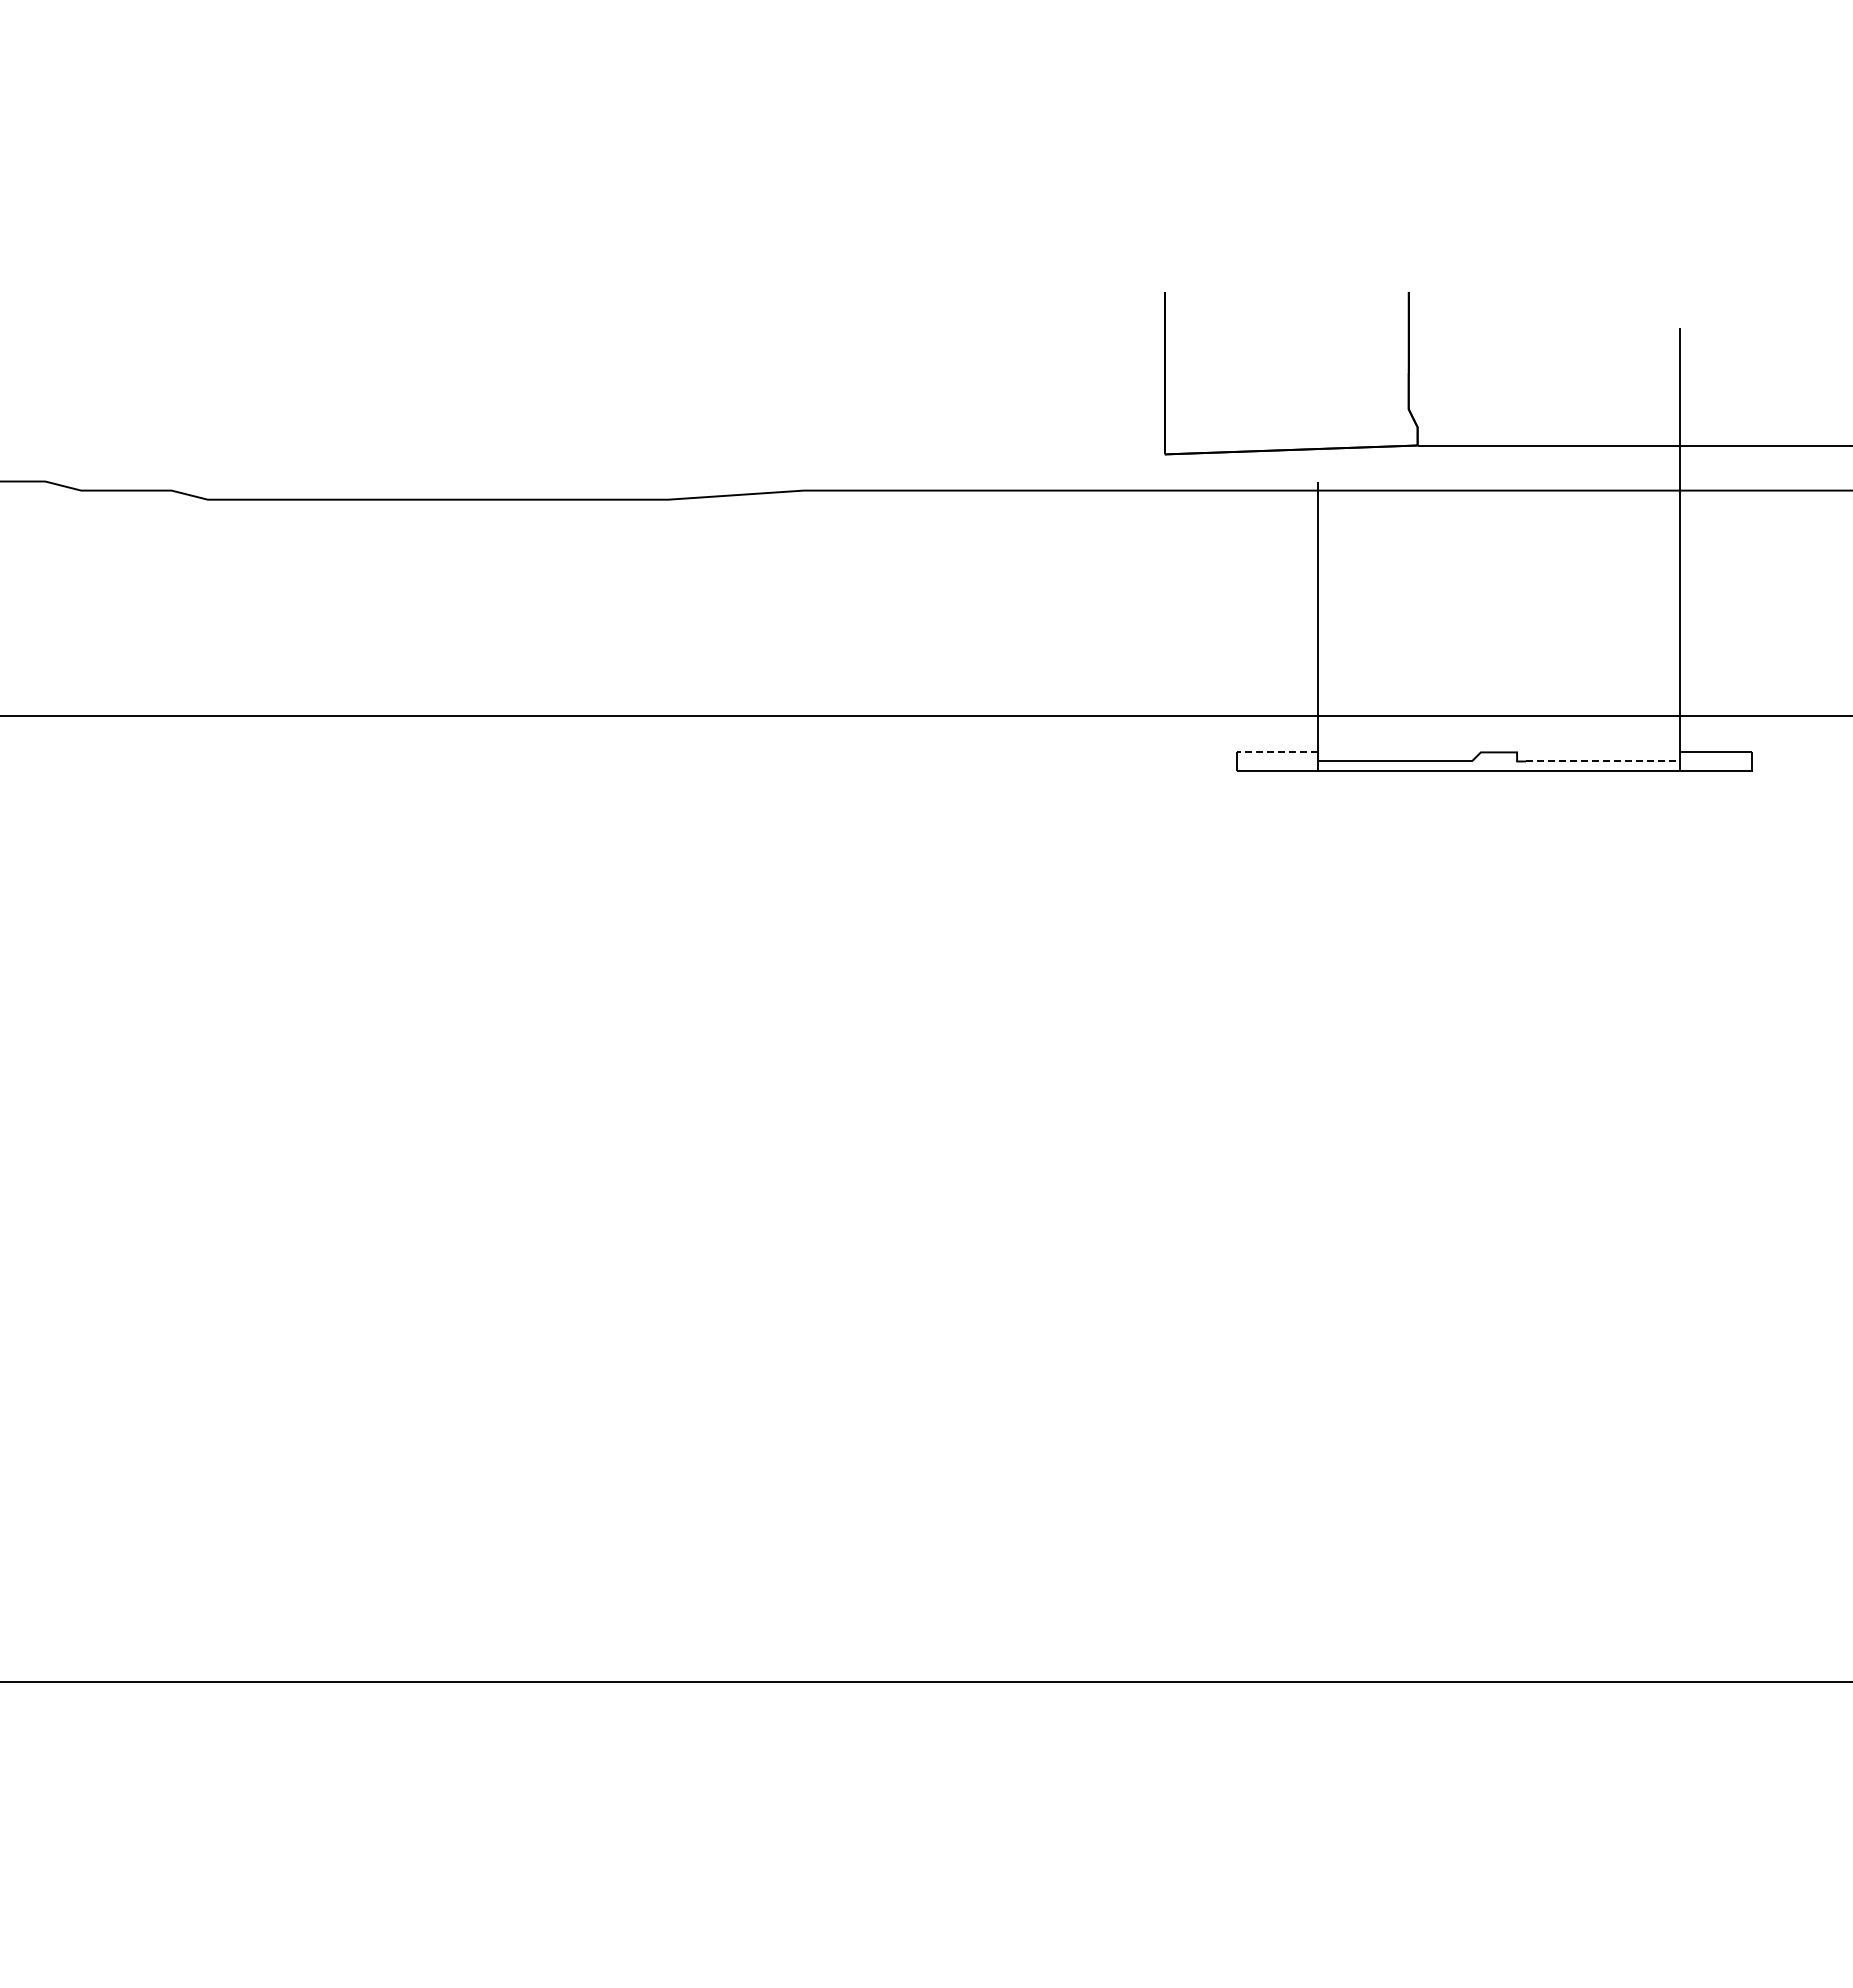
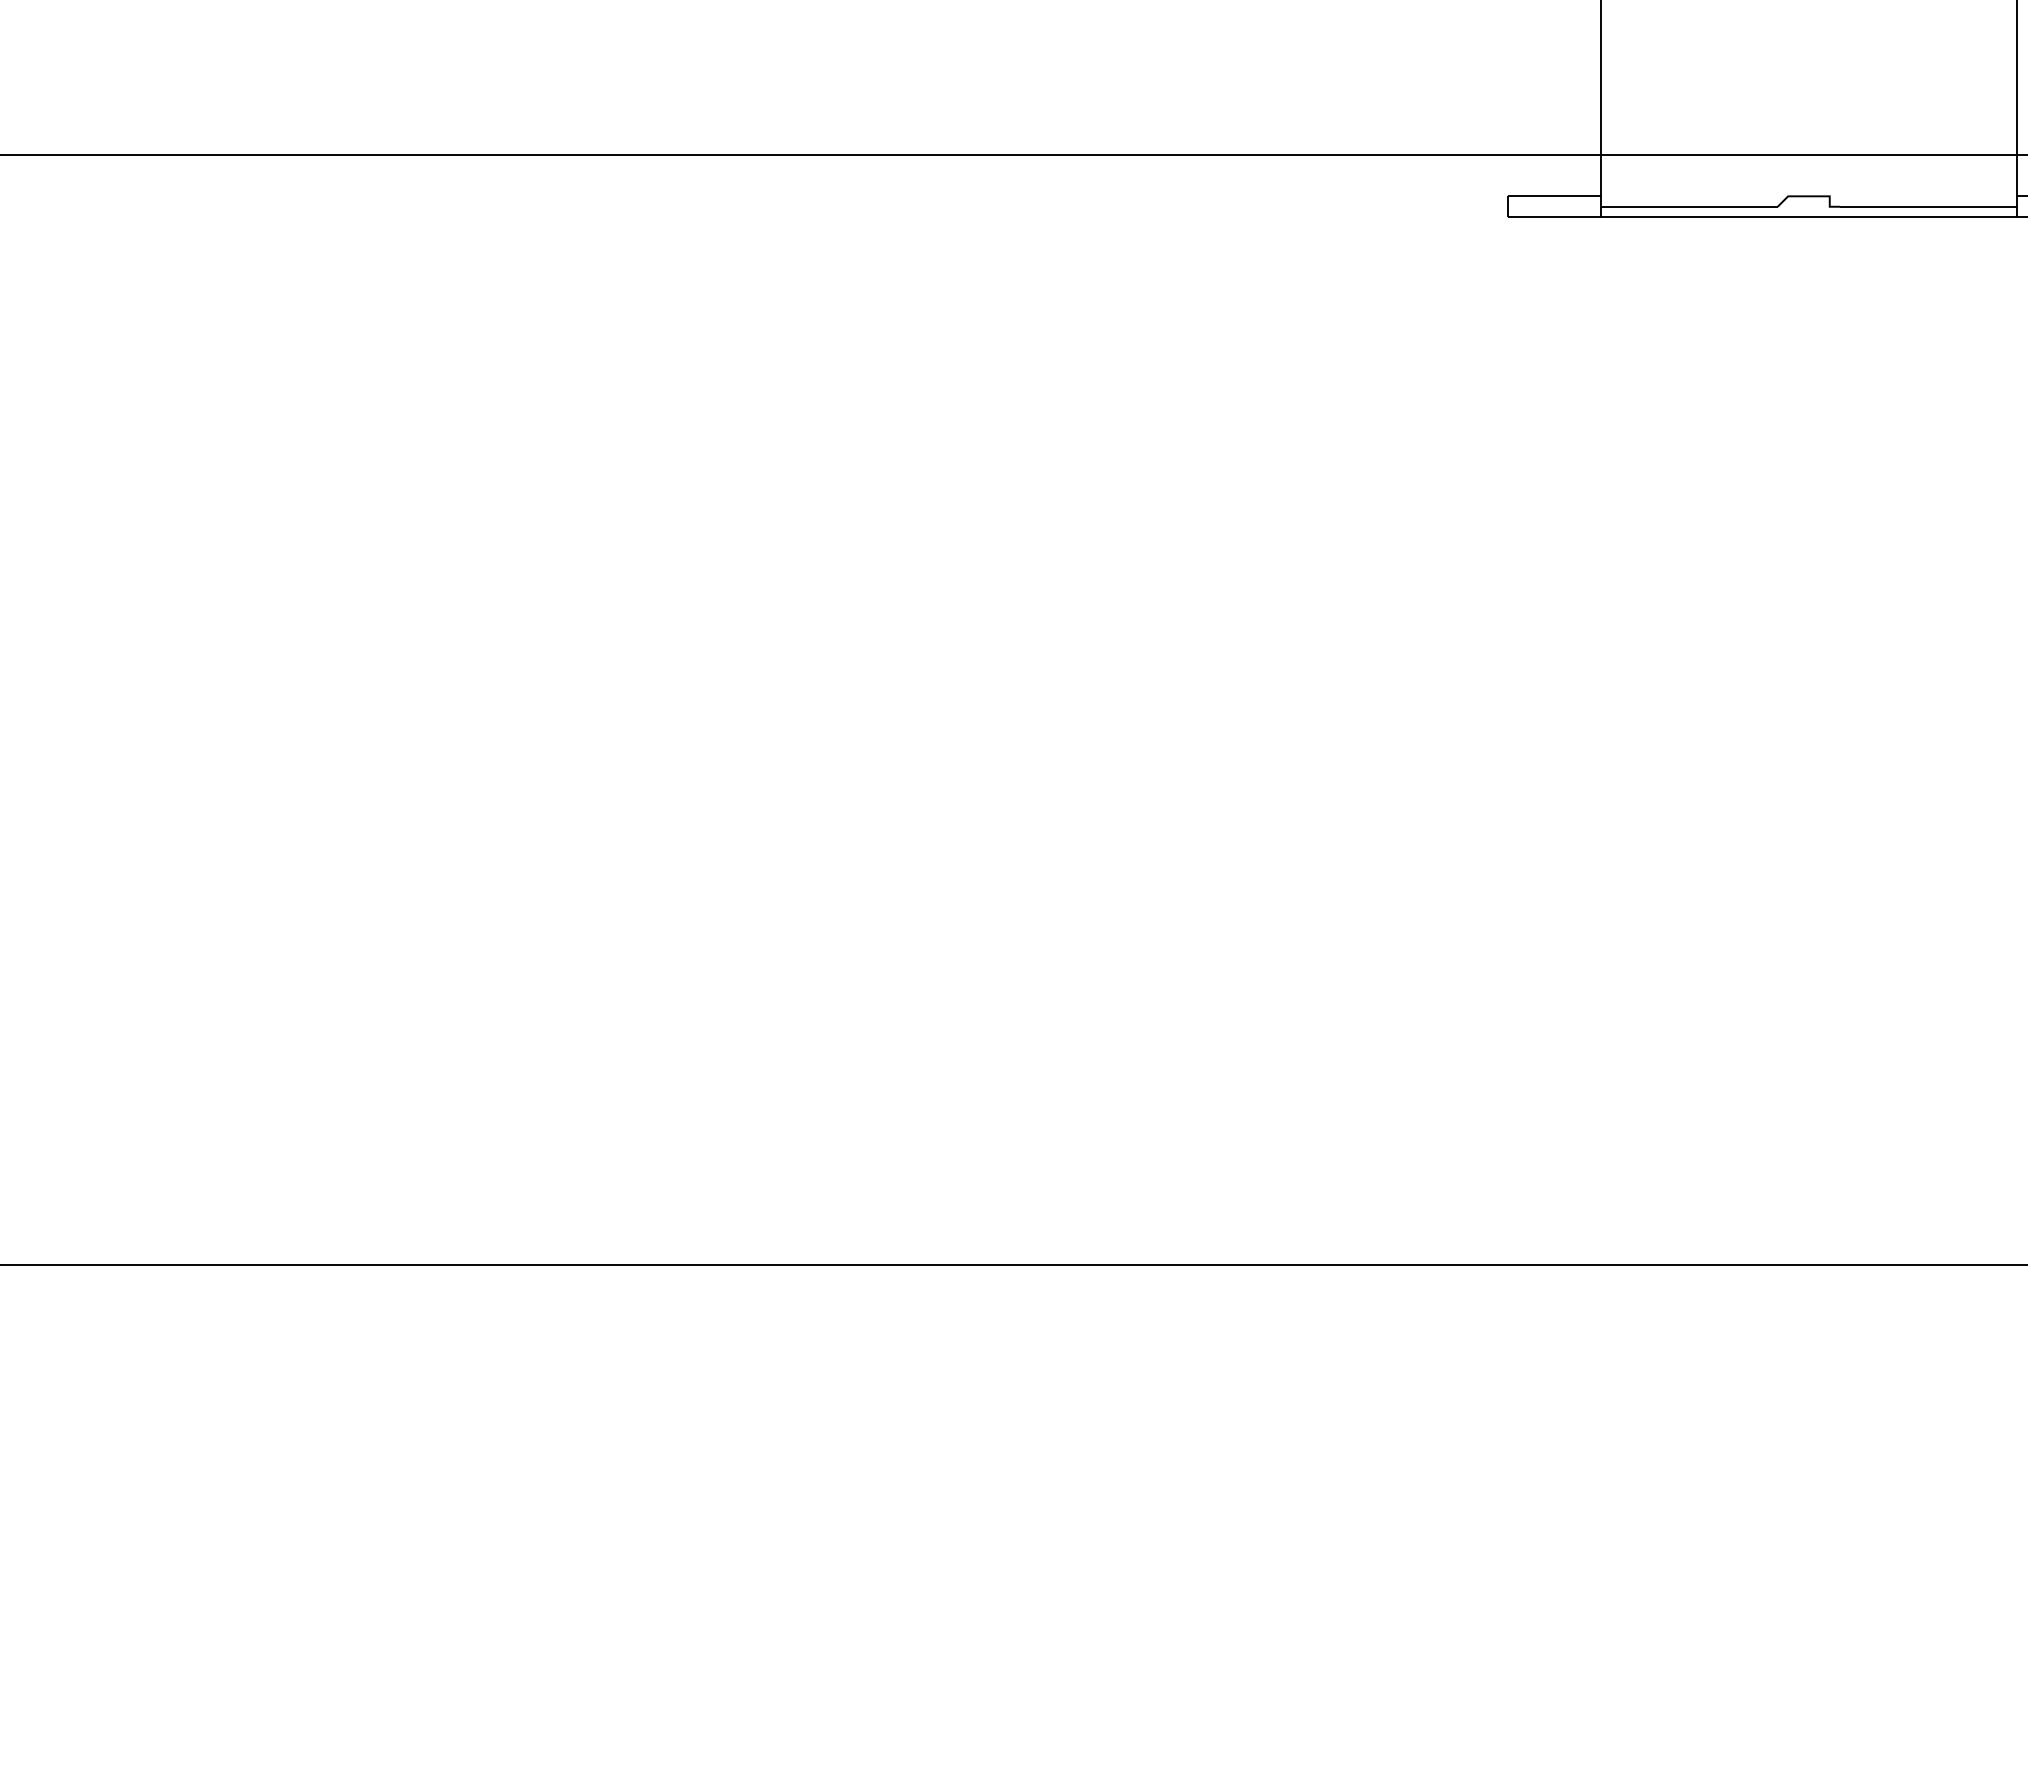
line: (1277, 752) -> (1554, 196), dashed -> solid
line: (1602, 761) -> (1927, 206), dashed -> solid

